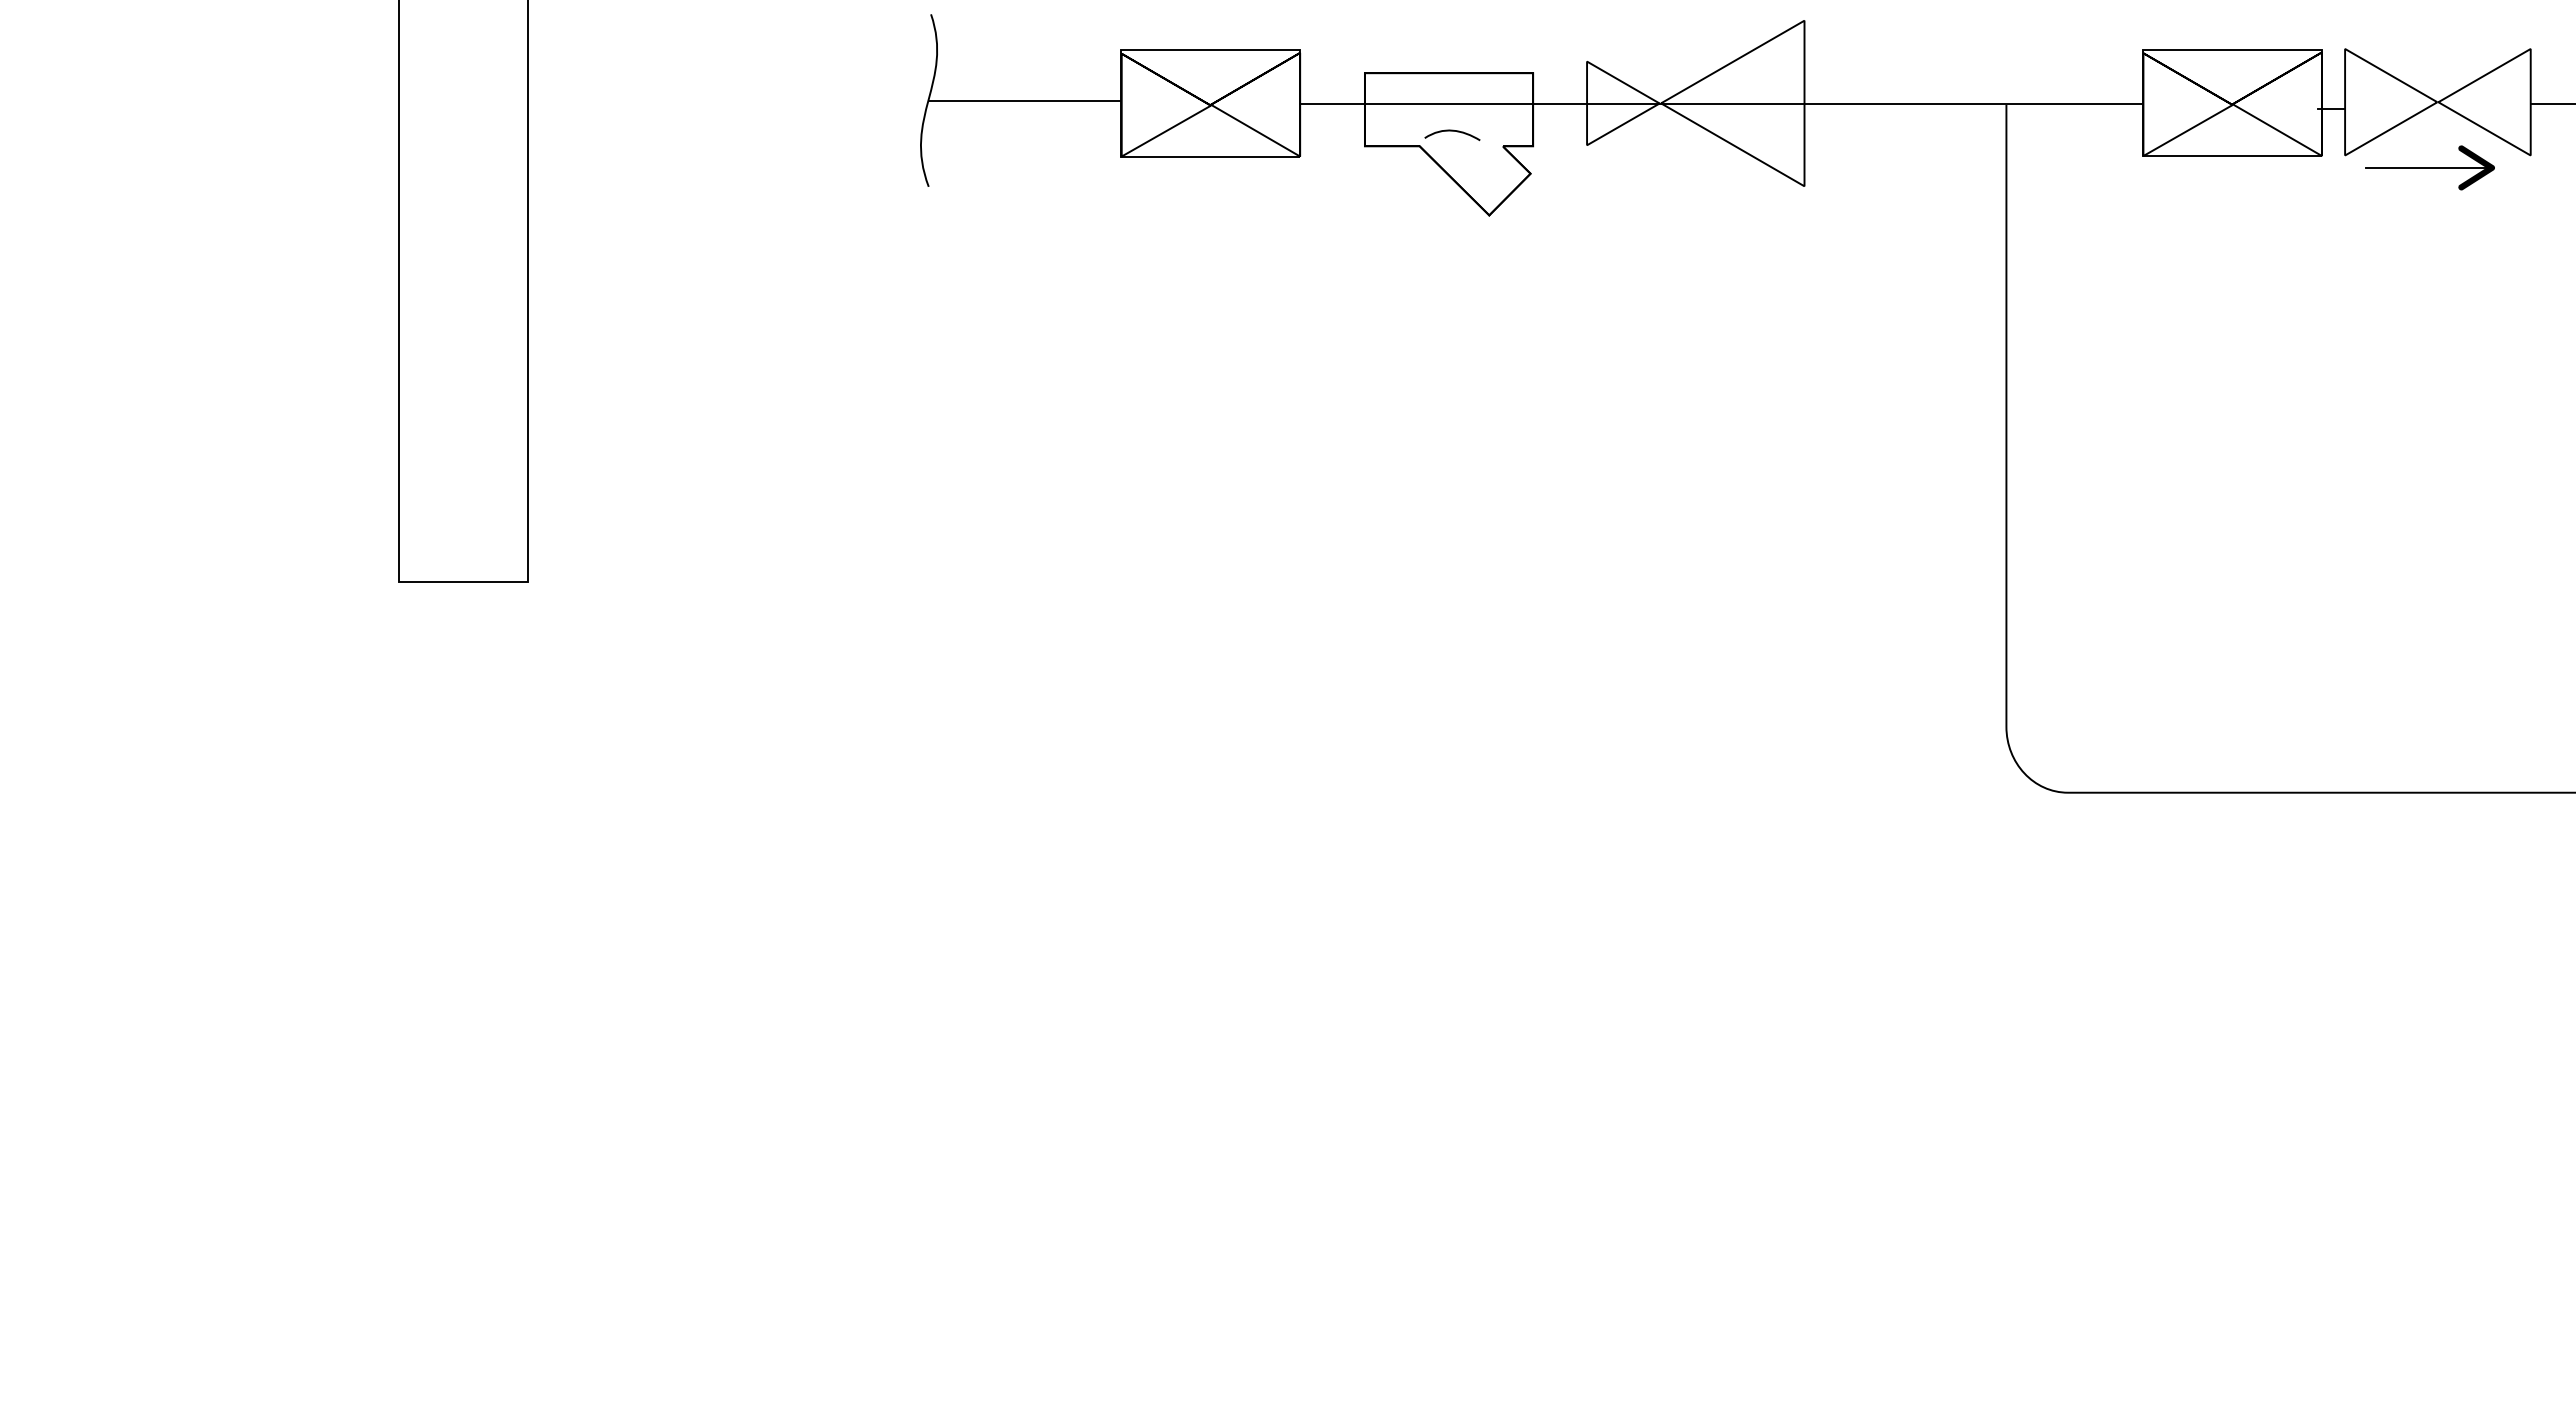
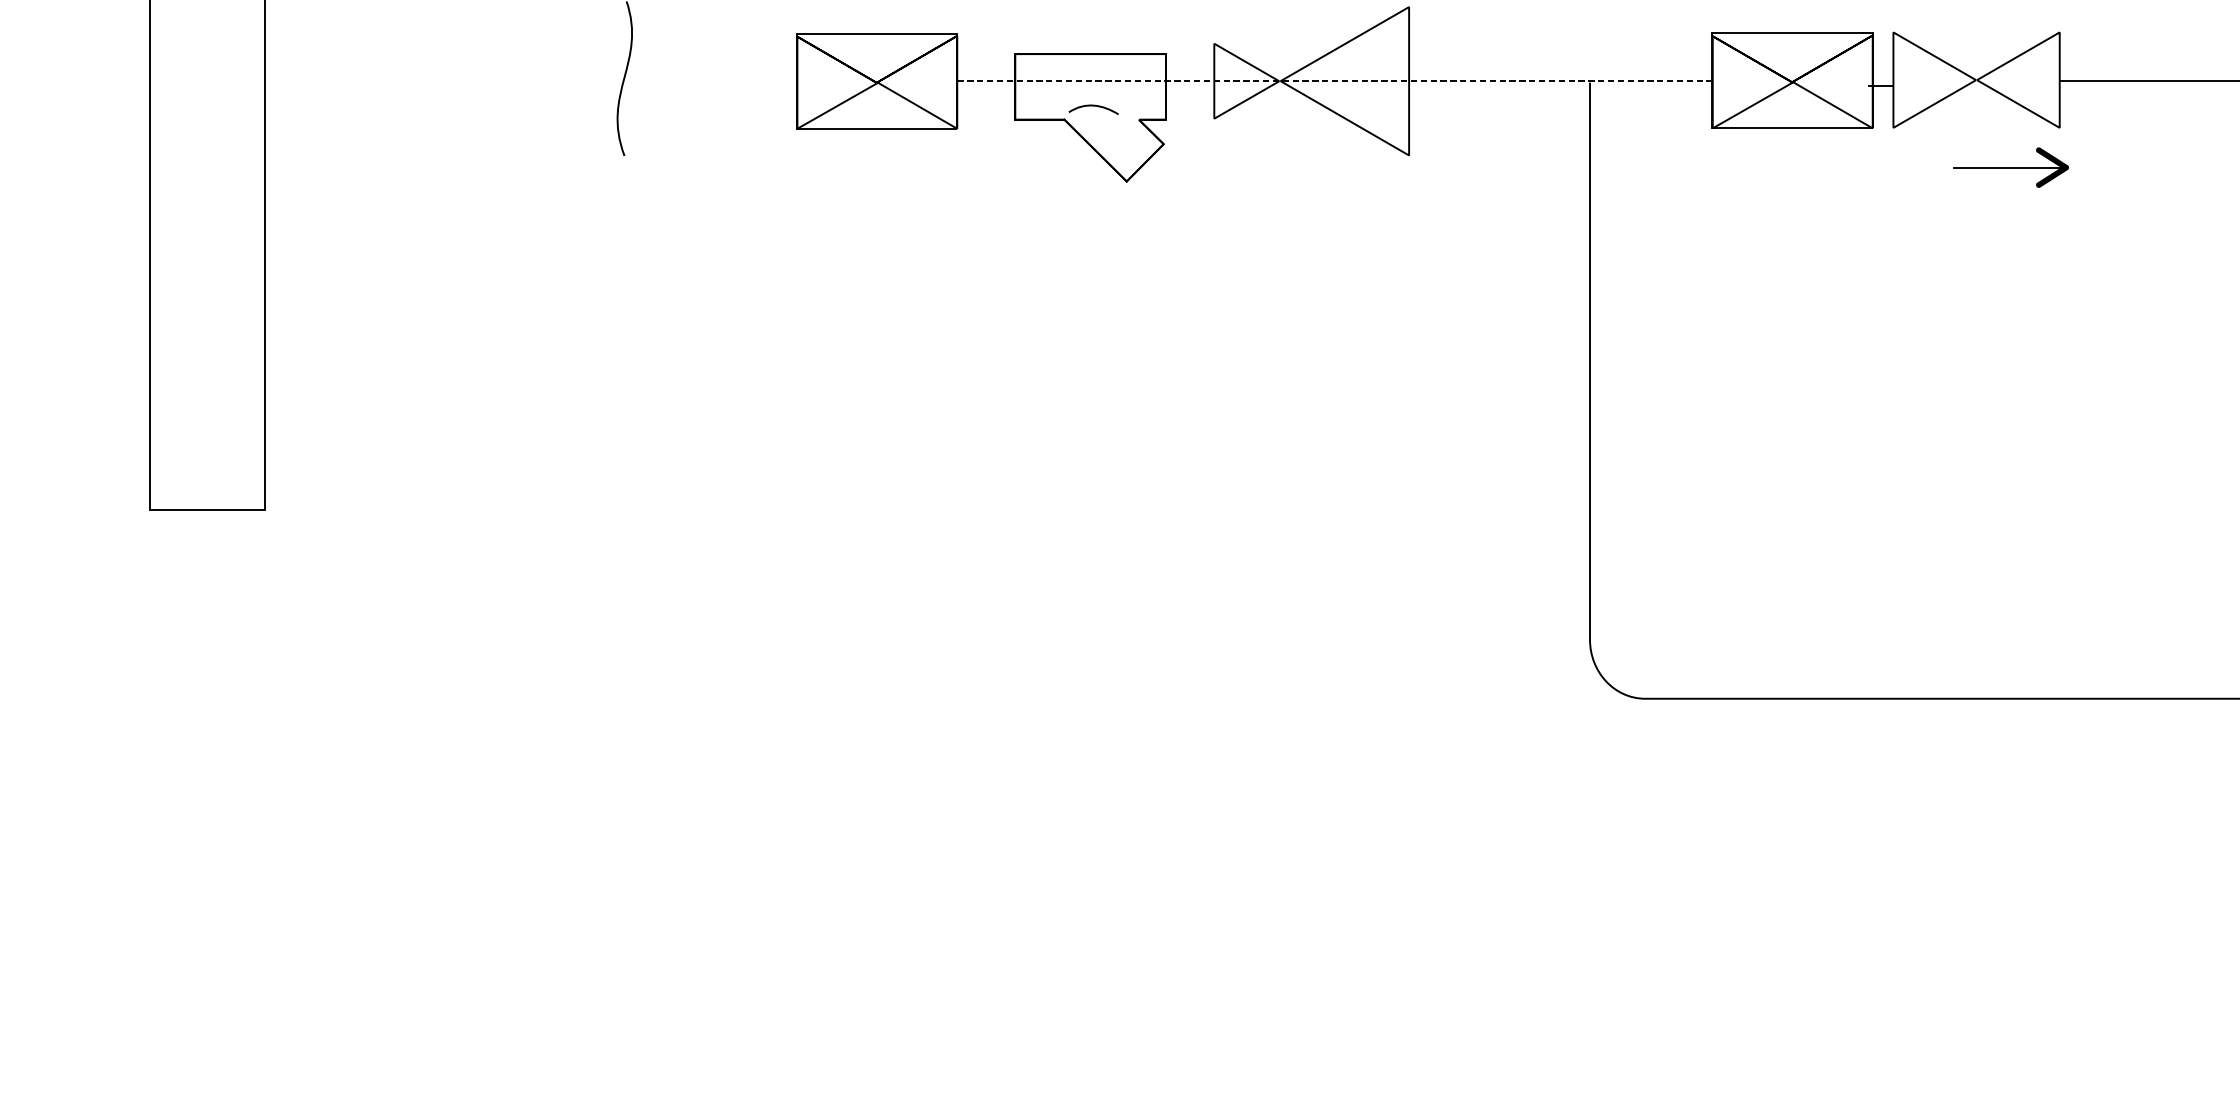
line: (1024, 100) -> (710, 78), removed
line: (1721, 103) -> (1334, 81), solid -> dashed
part: (2429, 167) -> (2010, 167), moved

